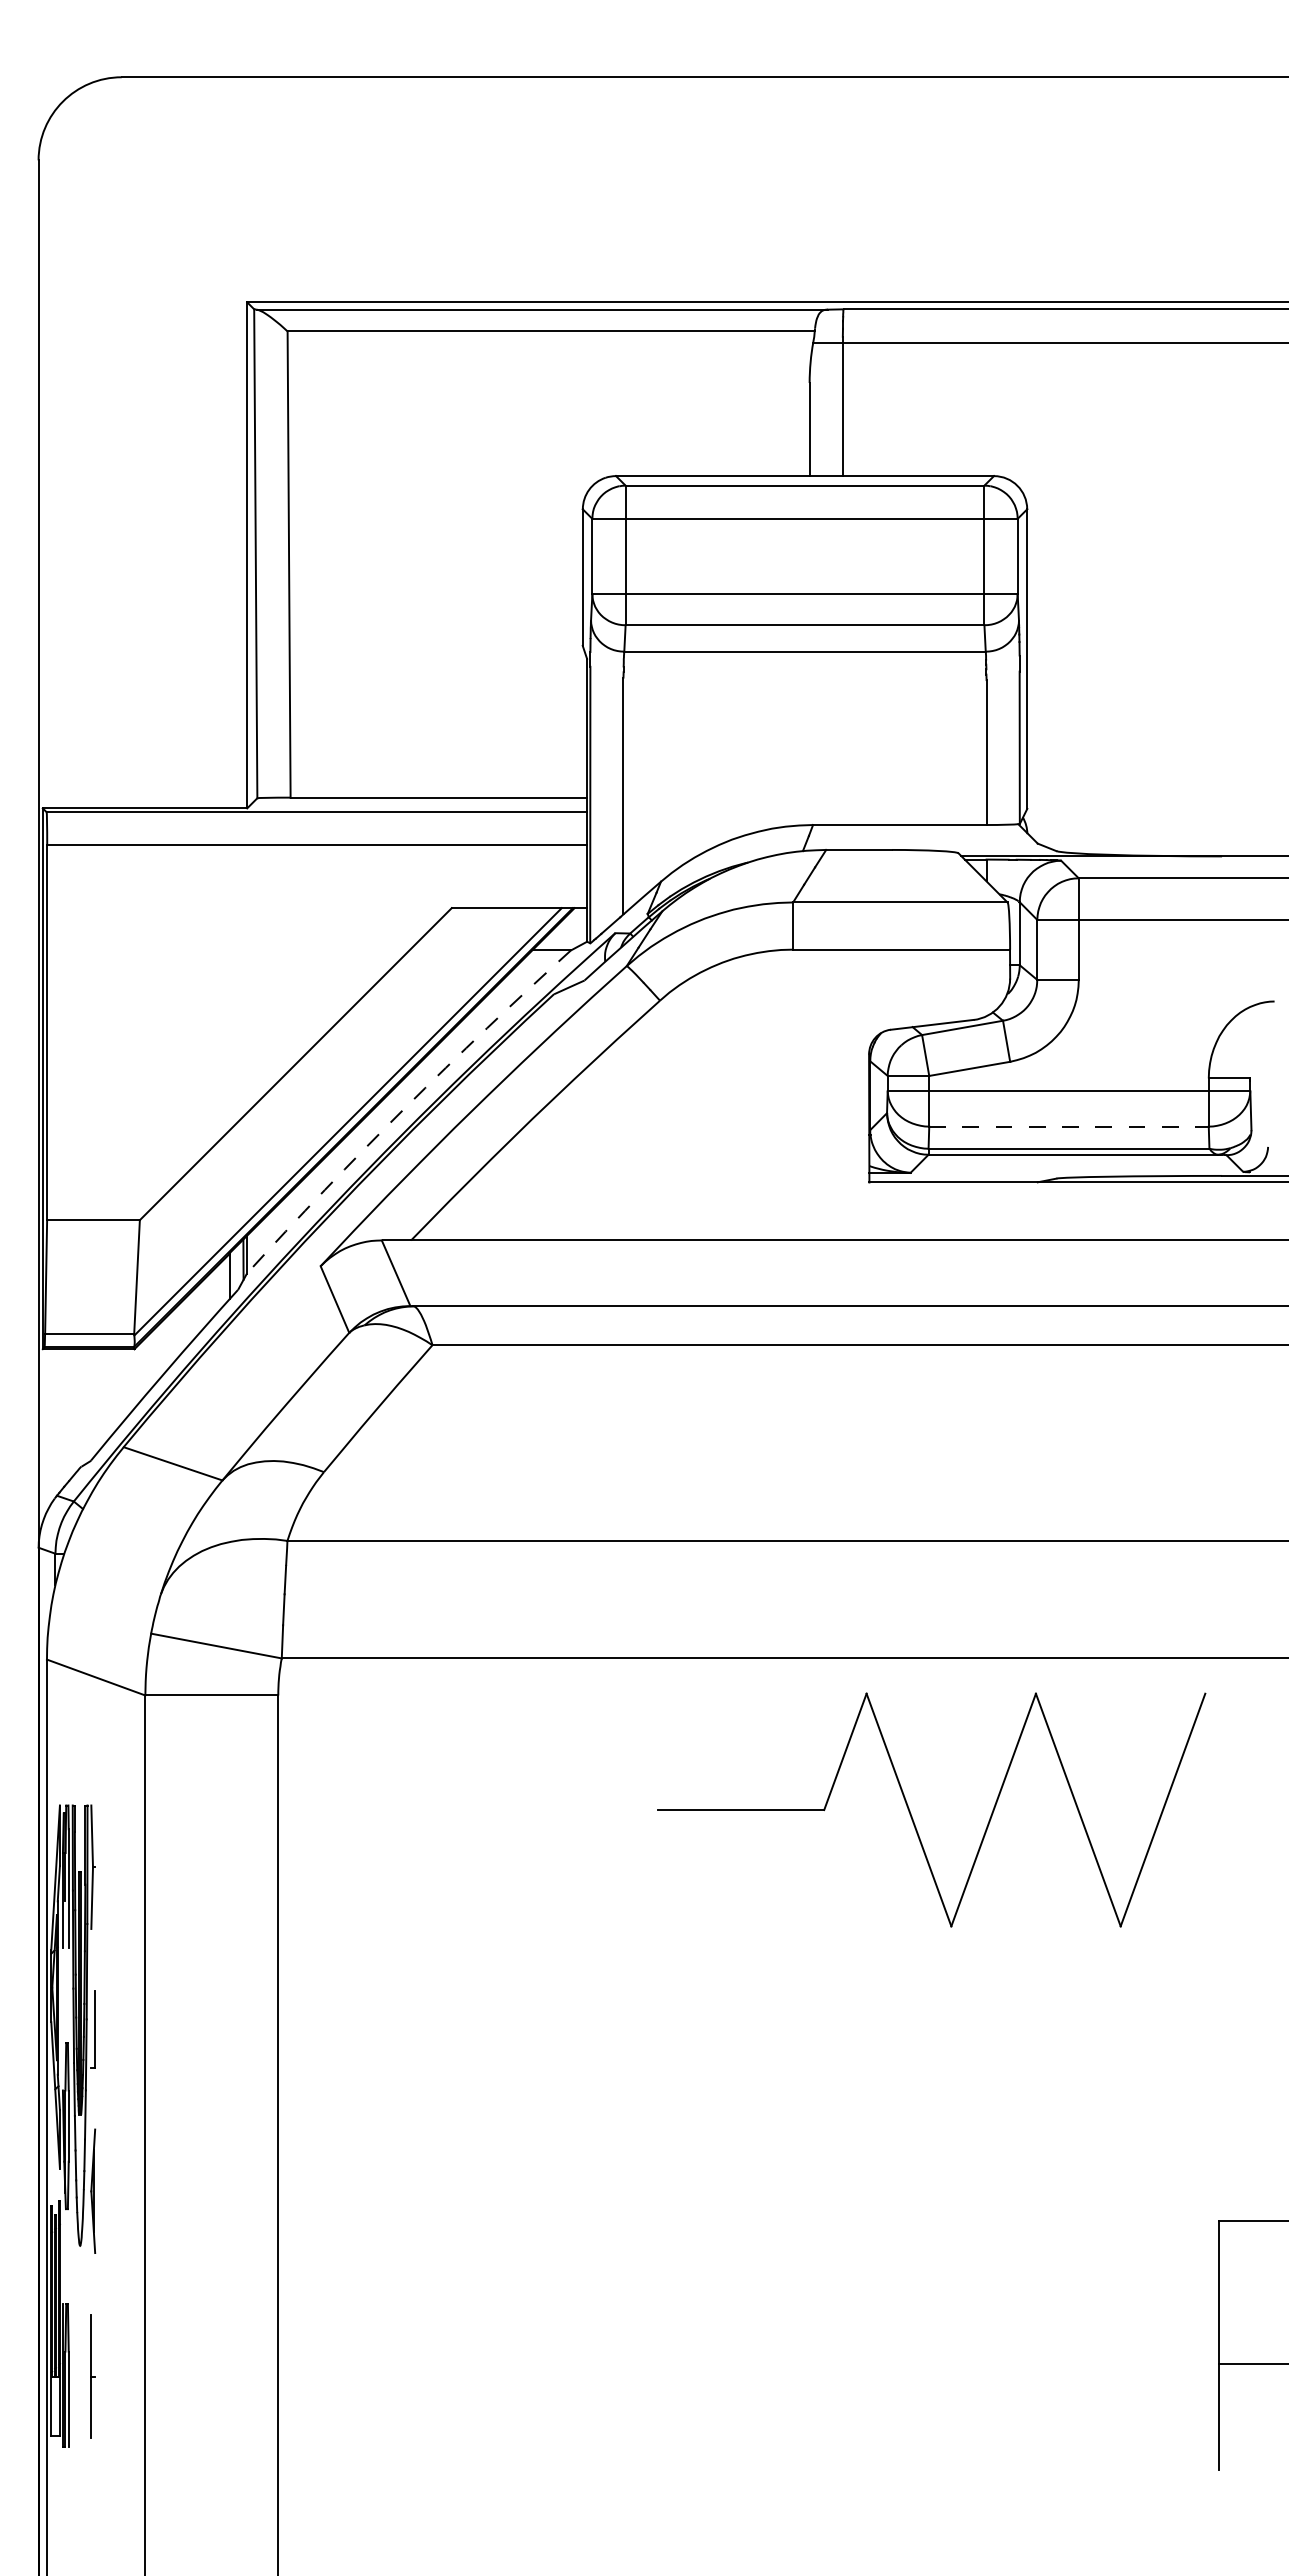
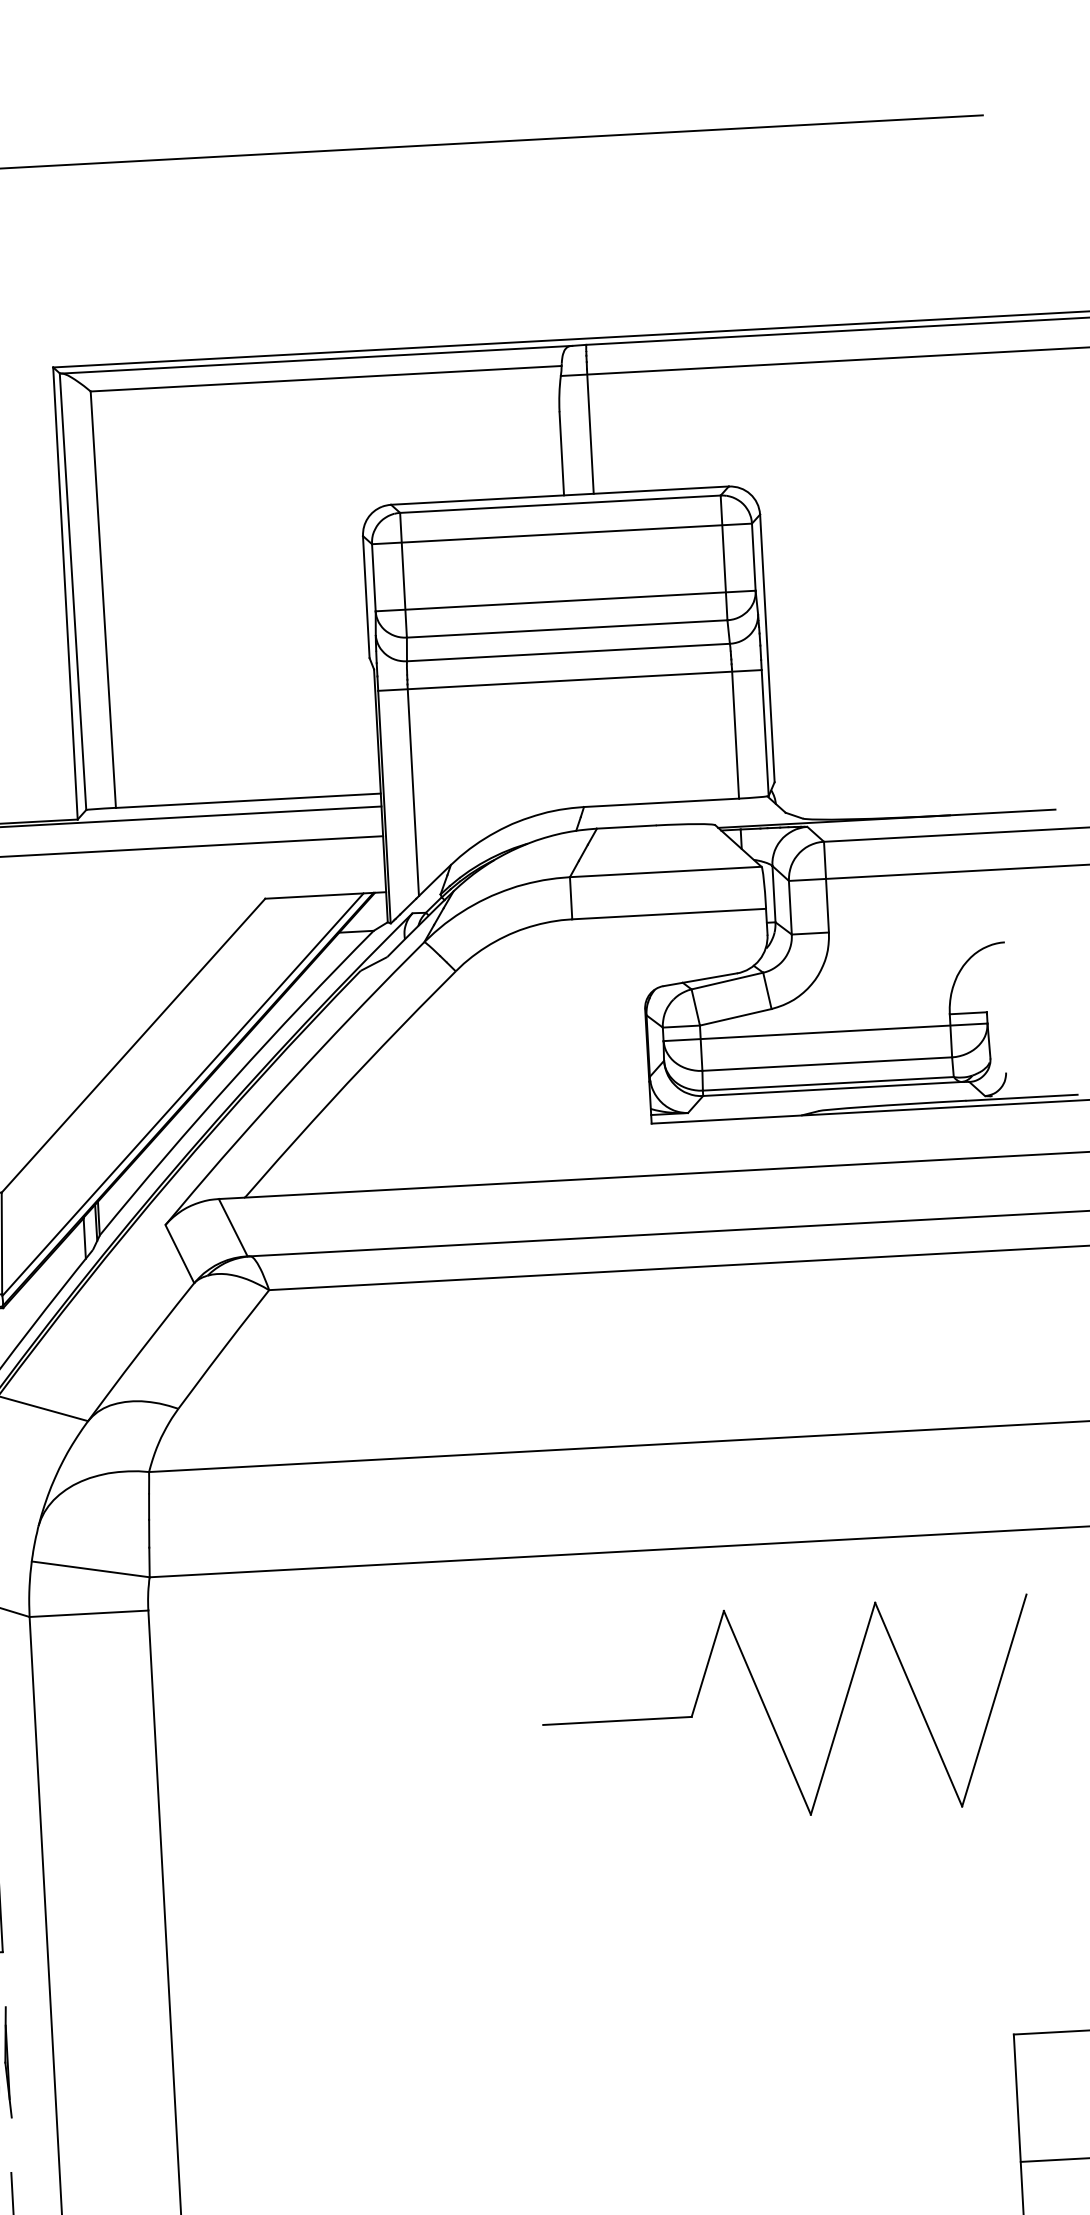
line: (804, 682) -> (569, 680), added
arc: (404, 1108) -> (232, 1080), dashed -> solid
line: (1069, 1126) -> (827, 1063), dashed -> solid
part: (912, 1816) -> (770, 1718), moved

